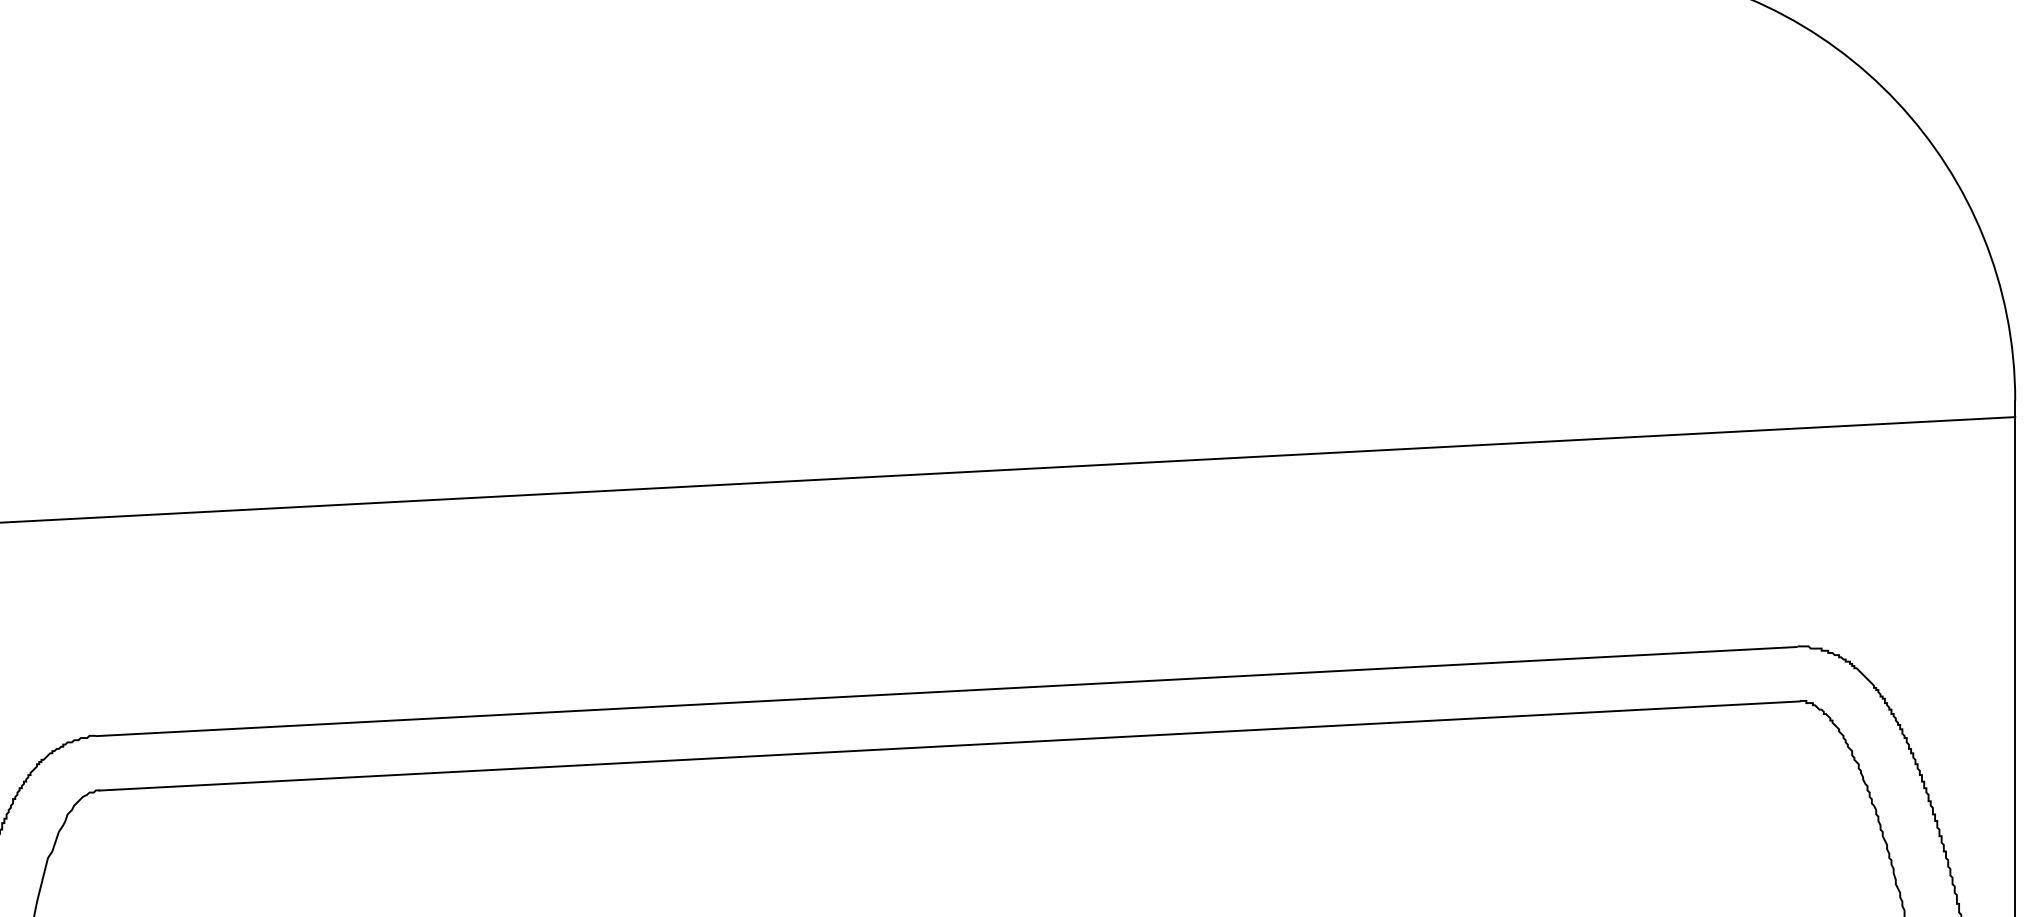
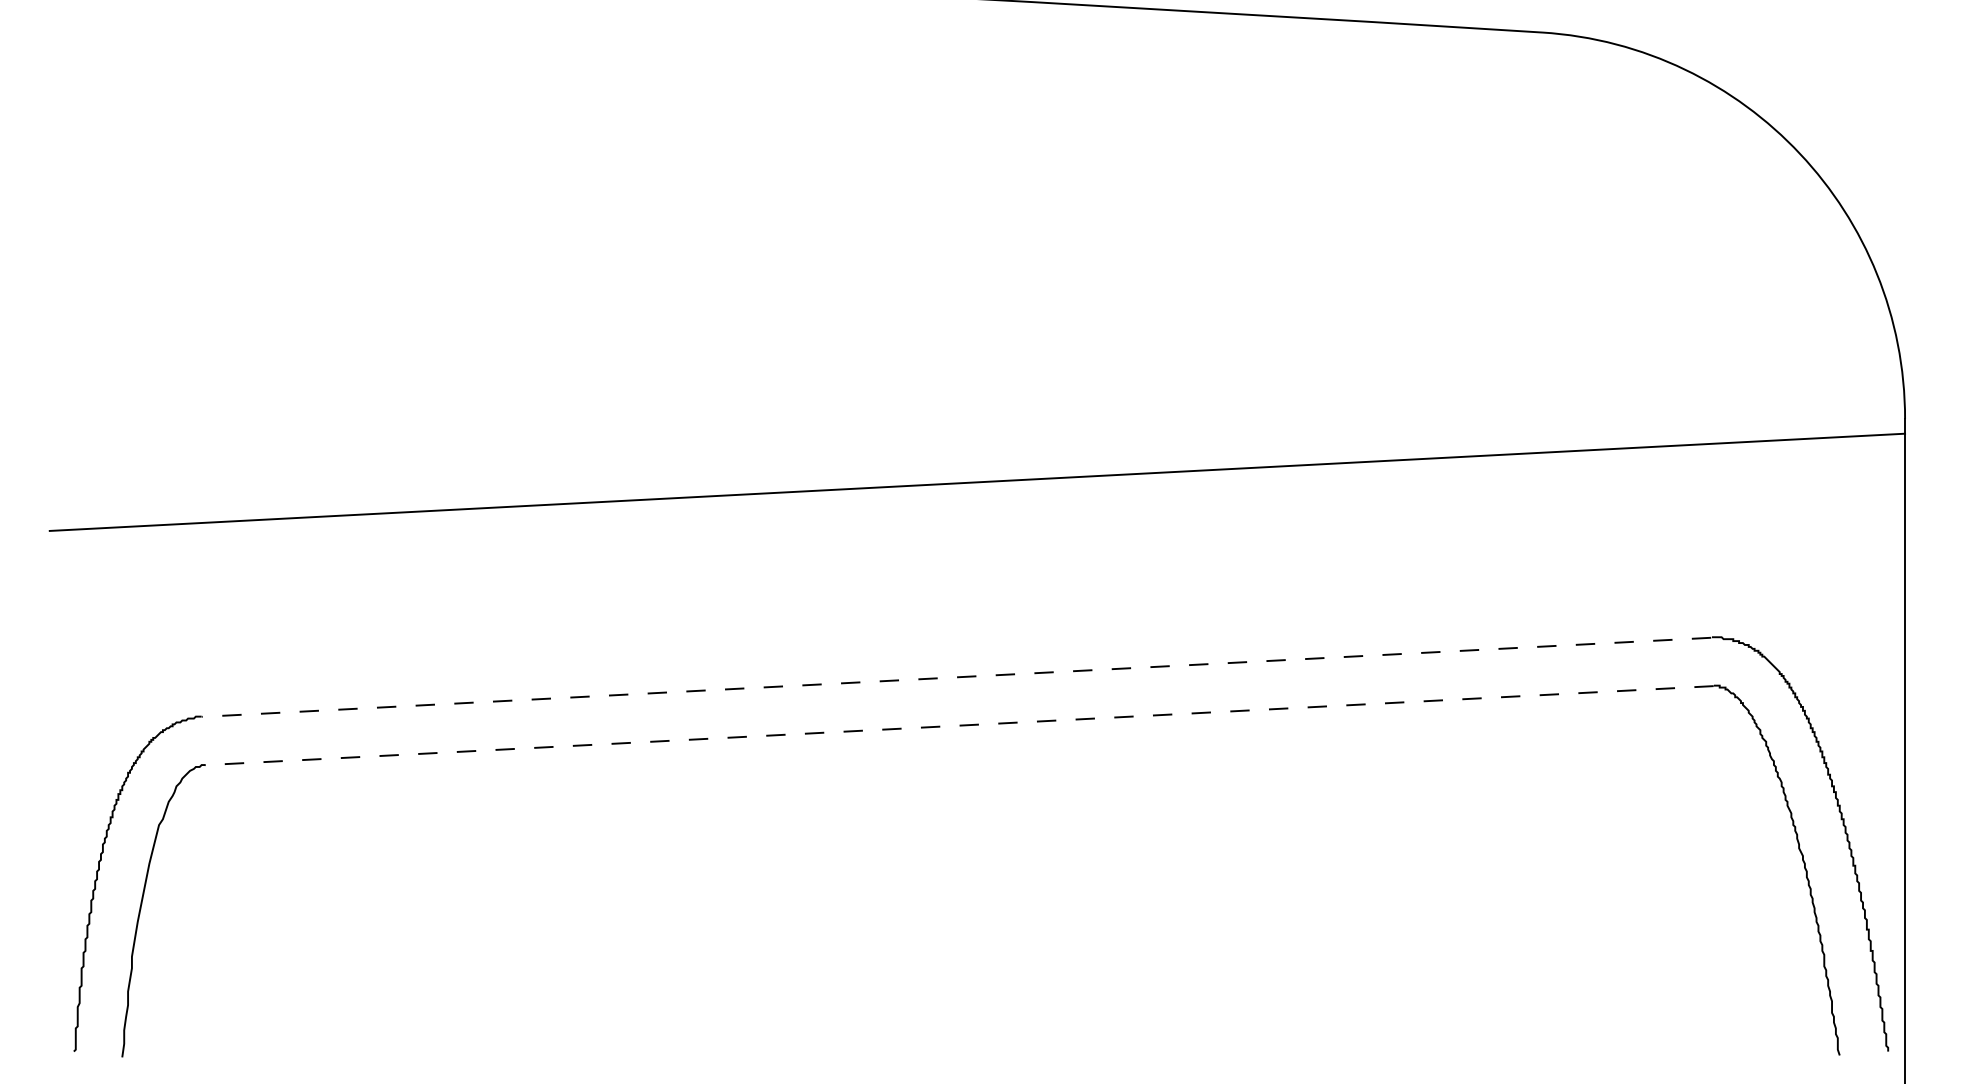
line: (946, 691) -> (956, 677), solid -> dashed
line: (949, 745) -> (959, 725), solid -> dashed

